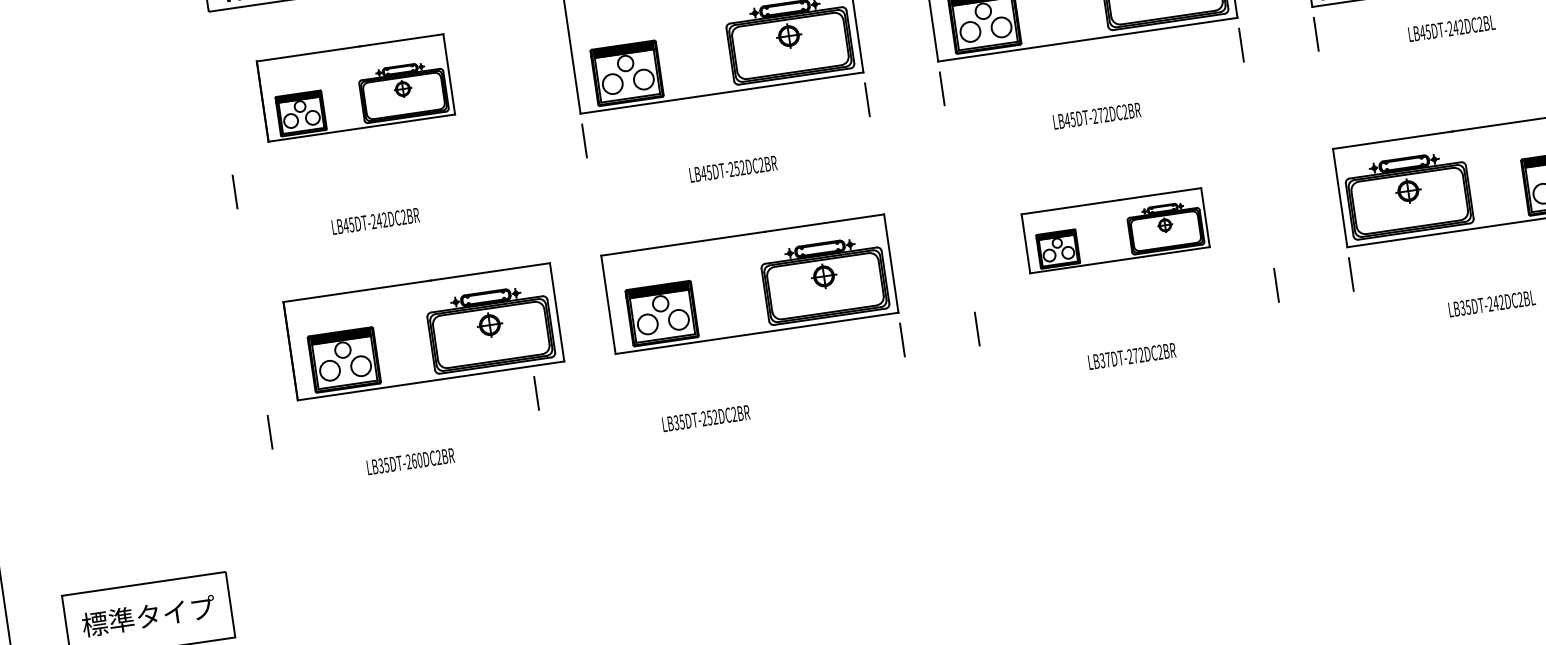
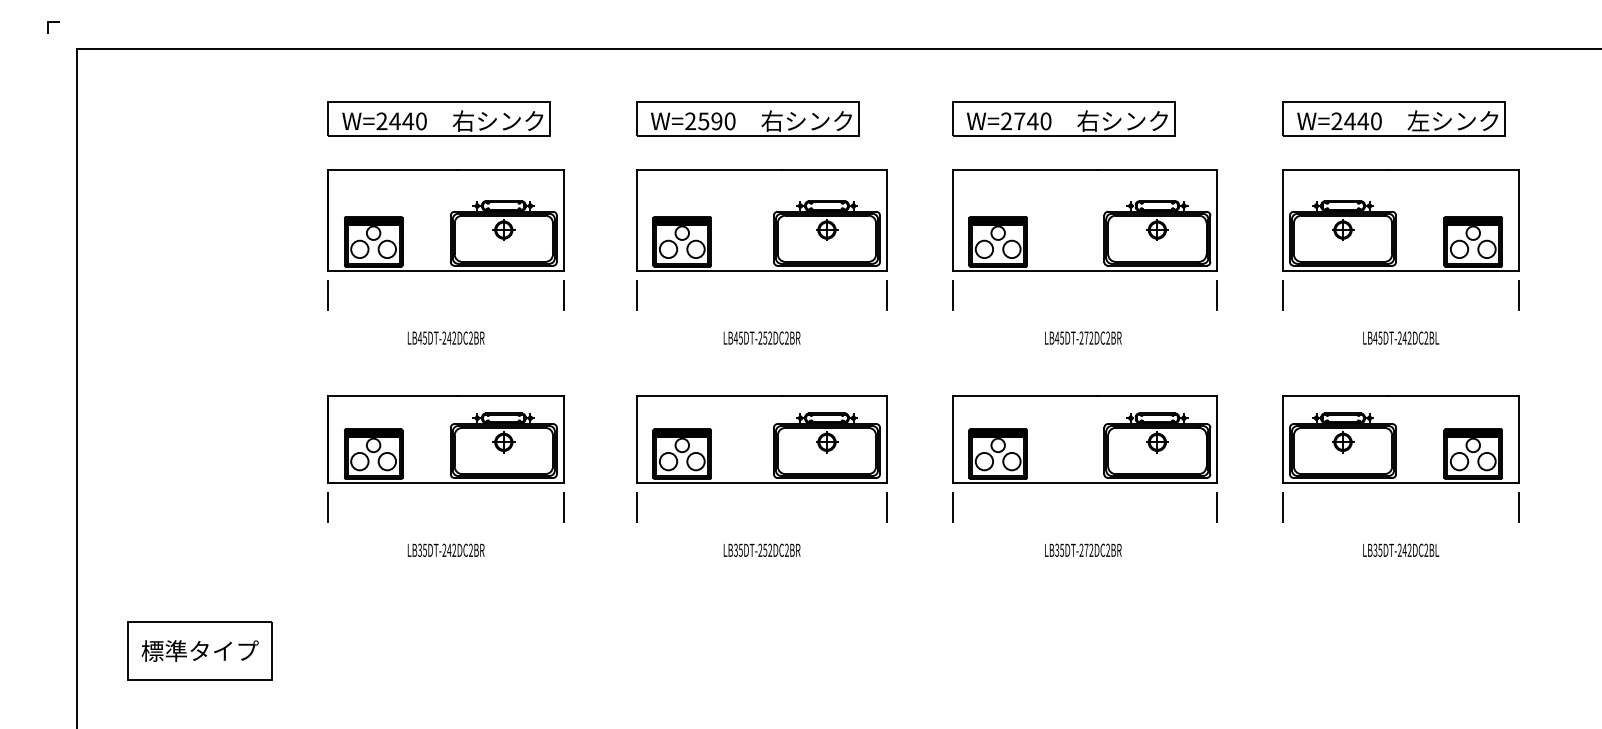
text: (1452, 27) -> (1401, 337), moved
part: (355, 88) -> (445, 220), size x1.43
line: (501, 152) -> (563, 294), added
part: (1115, 230) -> (1084, 439), size x1.67
part: (423, 331) -> (445, 439), moved
text: (1108, 359) -> (1062, 550), LB37DT-272DC2BR -> LB35DT-272DC2BR
line: (618, 380) -> (636, 506), added
text: (705, 417) -> (761, 549), moved
text: (416, 459) -> (451, 549), LB35DT-260DC2BR -> LB35DT-242DC2BR

